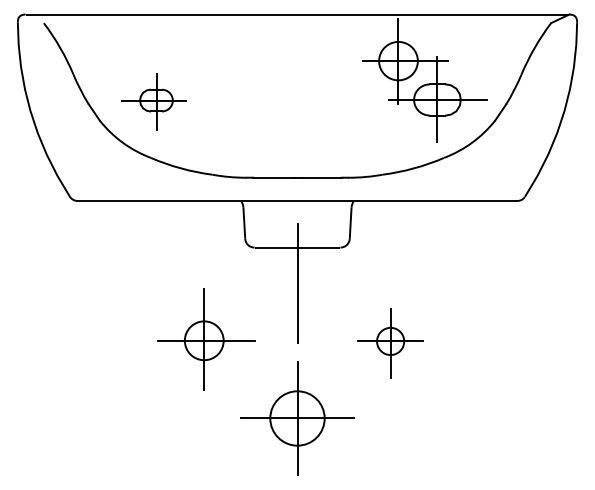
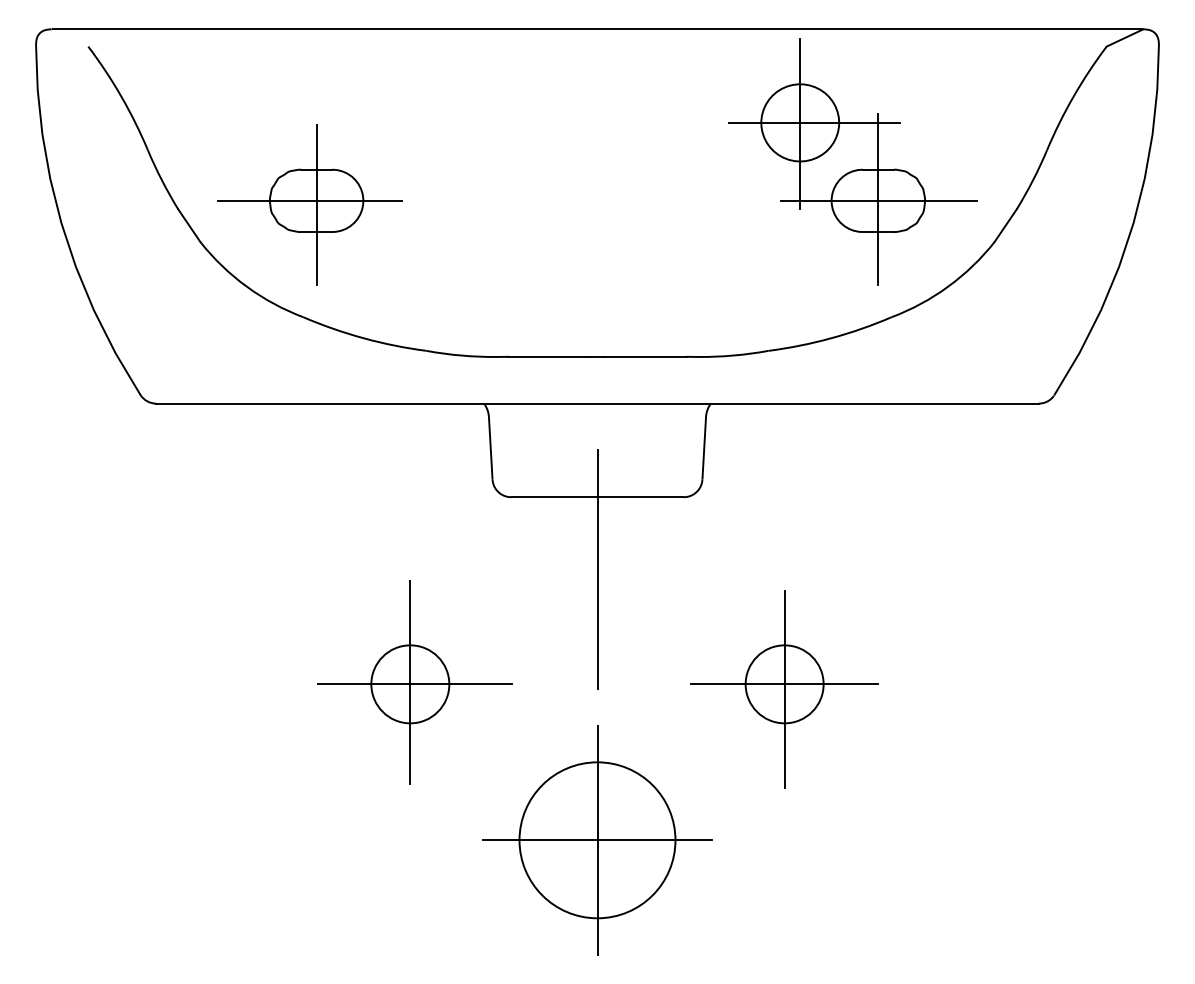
part: (153, 101) -> (308, 203), size x1.43
part: (390, 342) -> (784, 687), size x1.43
circle: (297, 418) -> (597, 840), size x1.43

